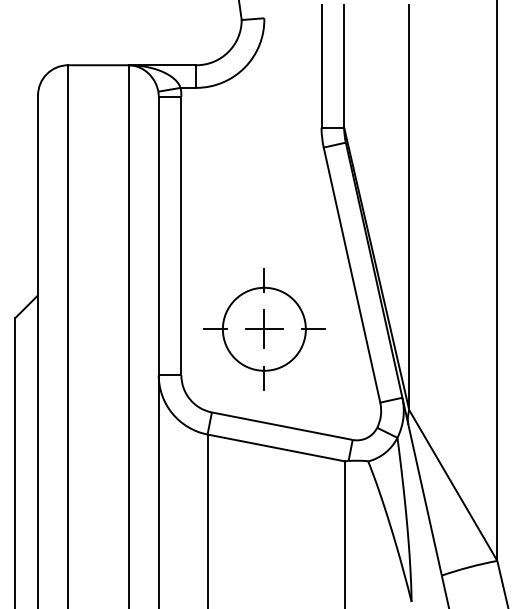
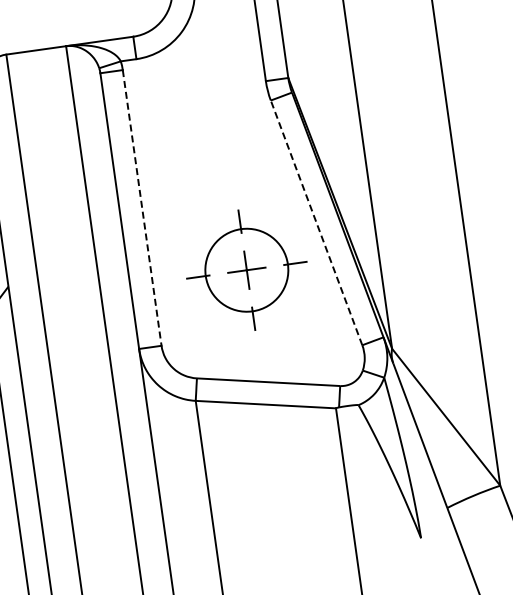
line: (181, 236) -> (142, 208), solid -> dashed
line: (352, 275) -> (317, 223), solid -> dashed
part: (264, 329) -> (247, 270), moved

